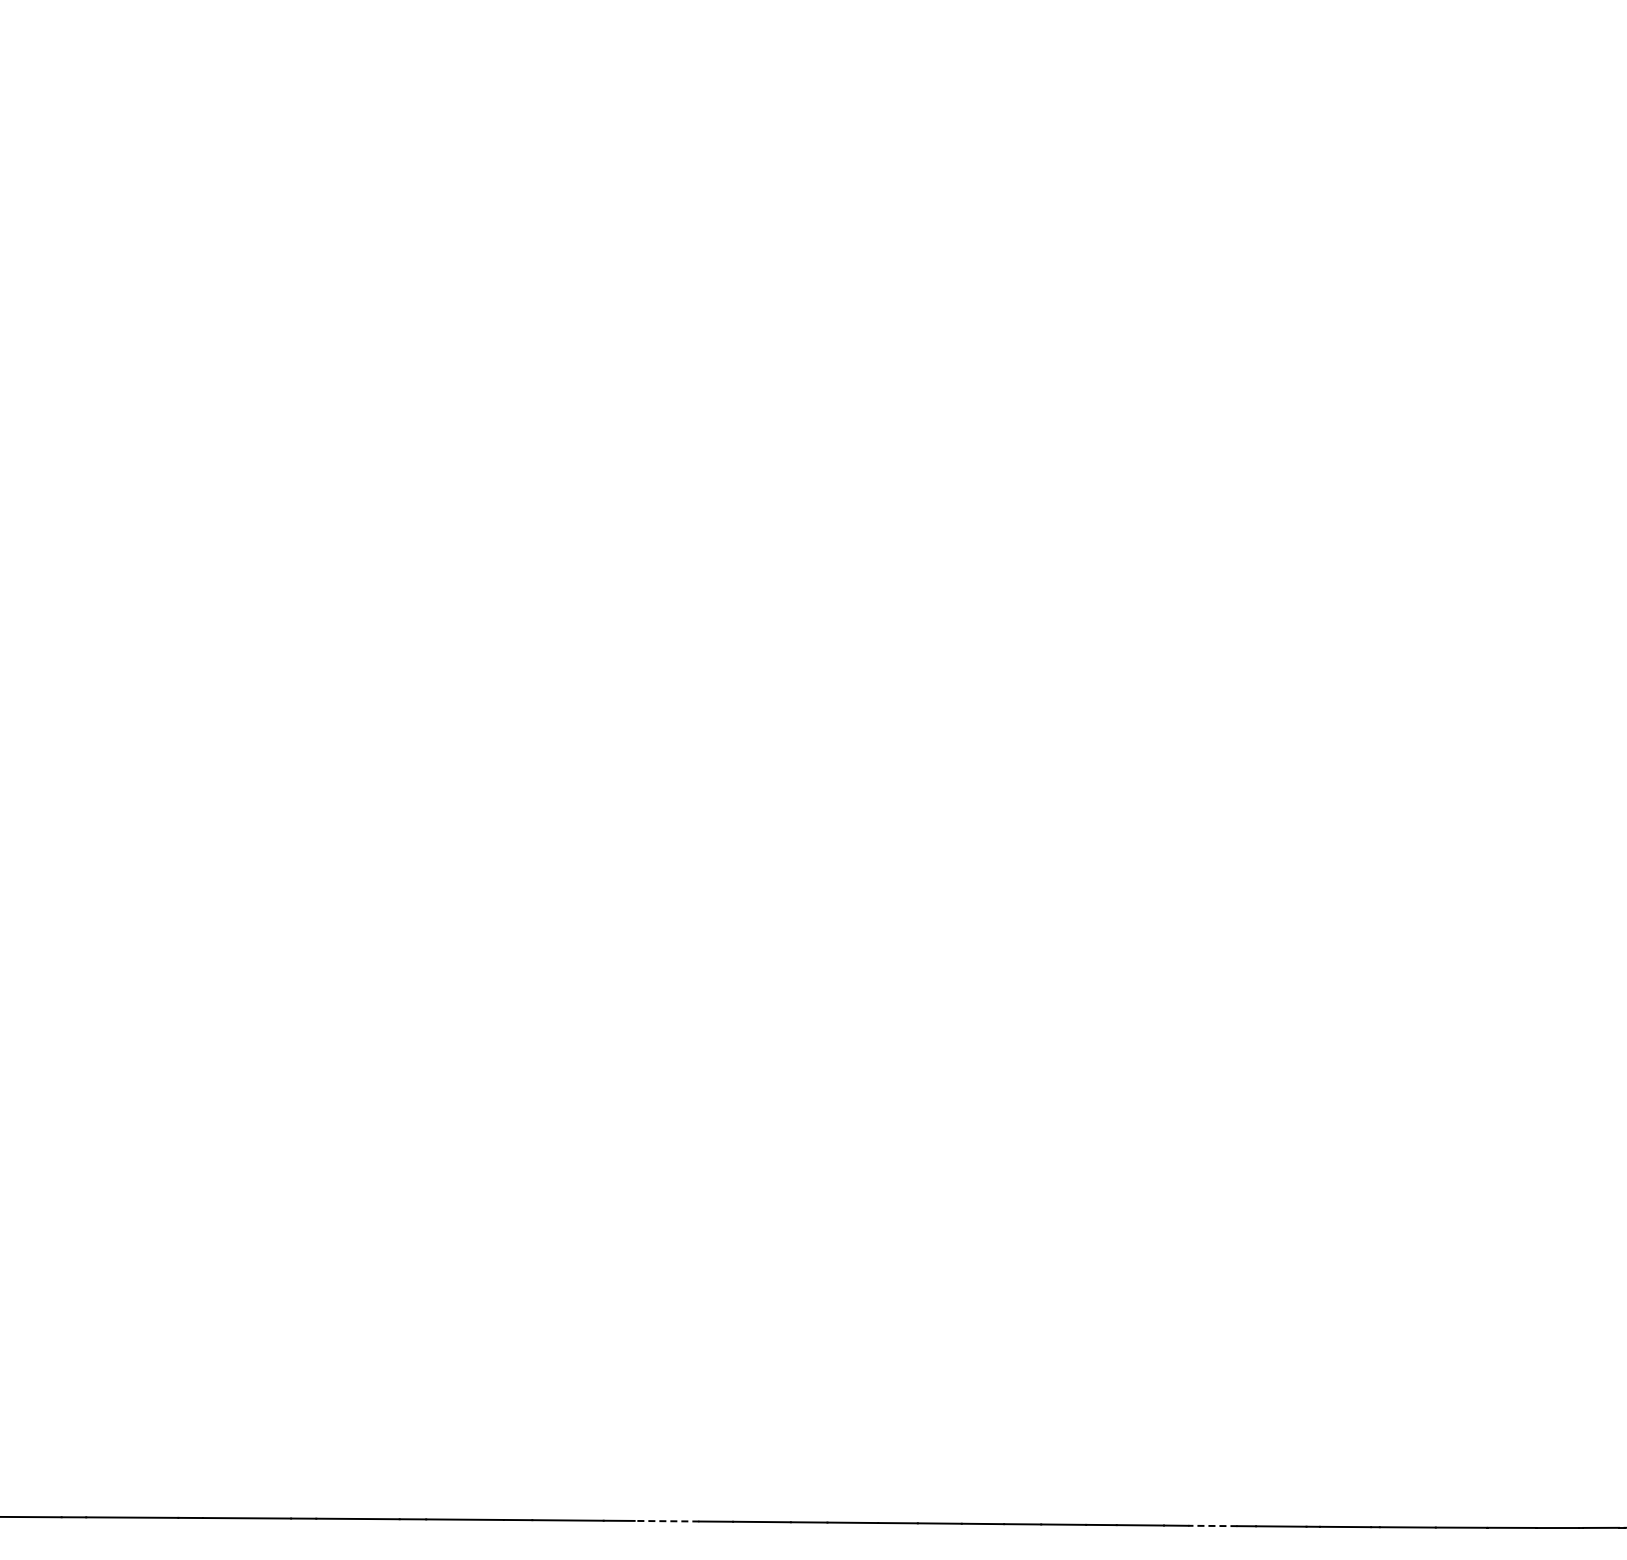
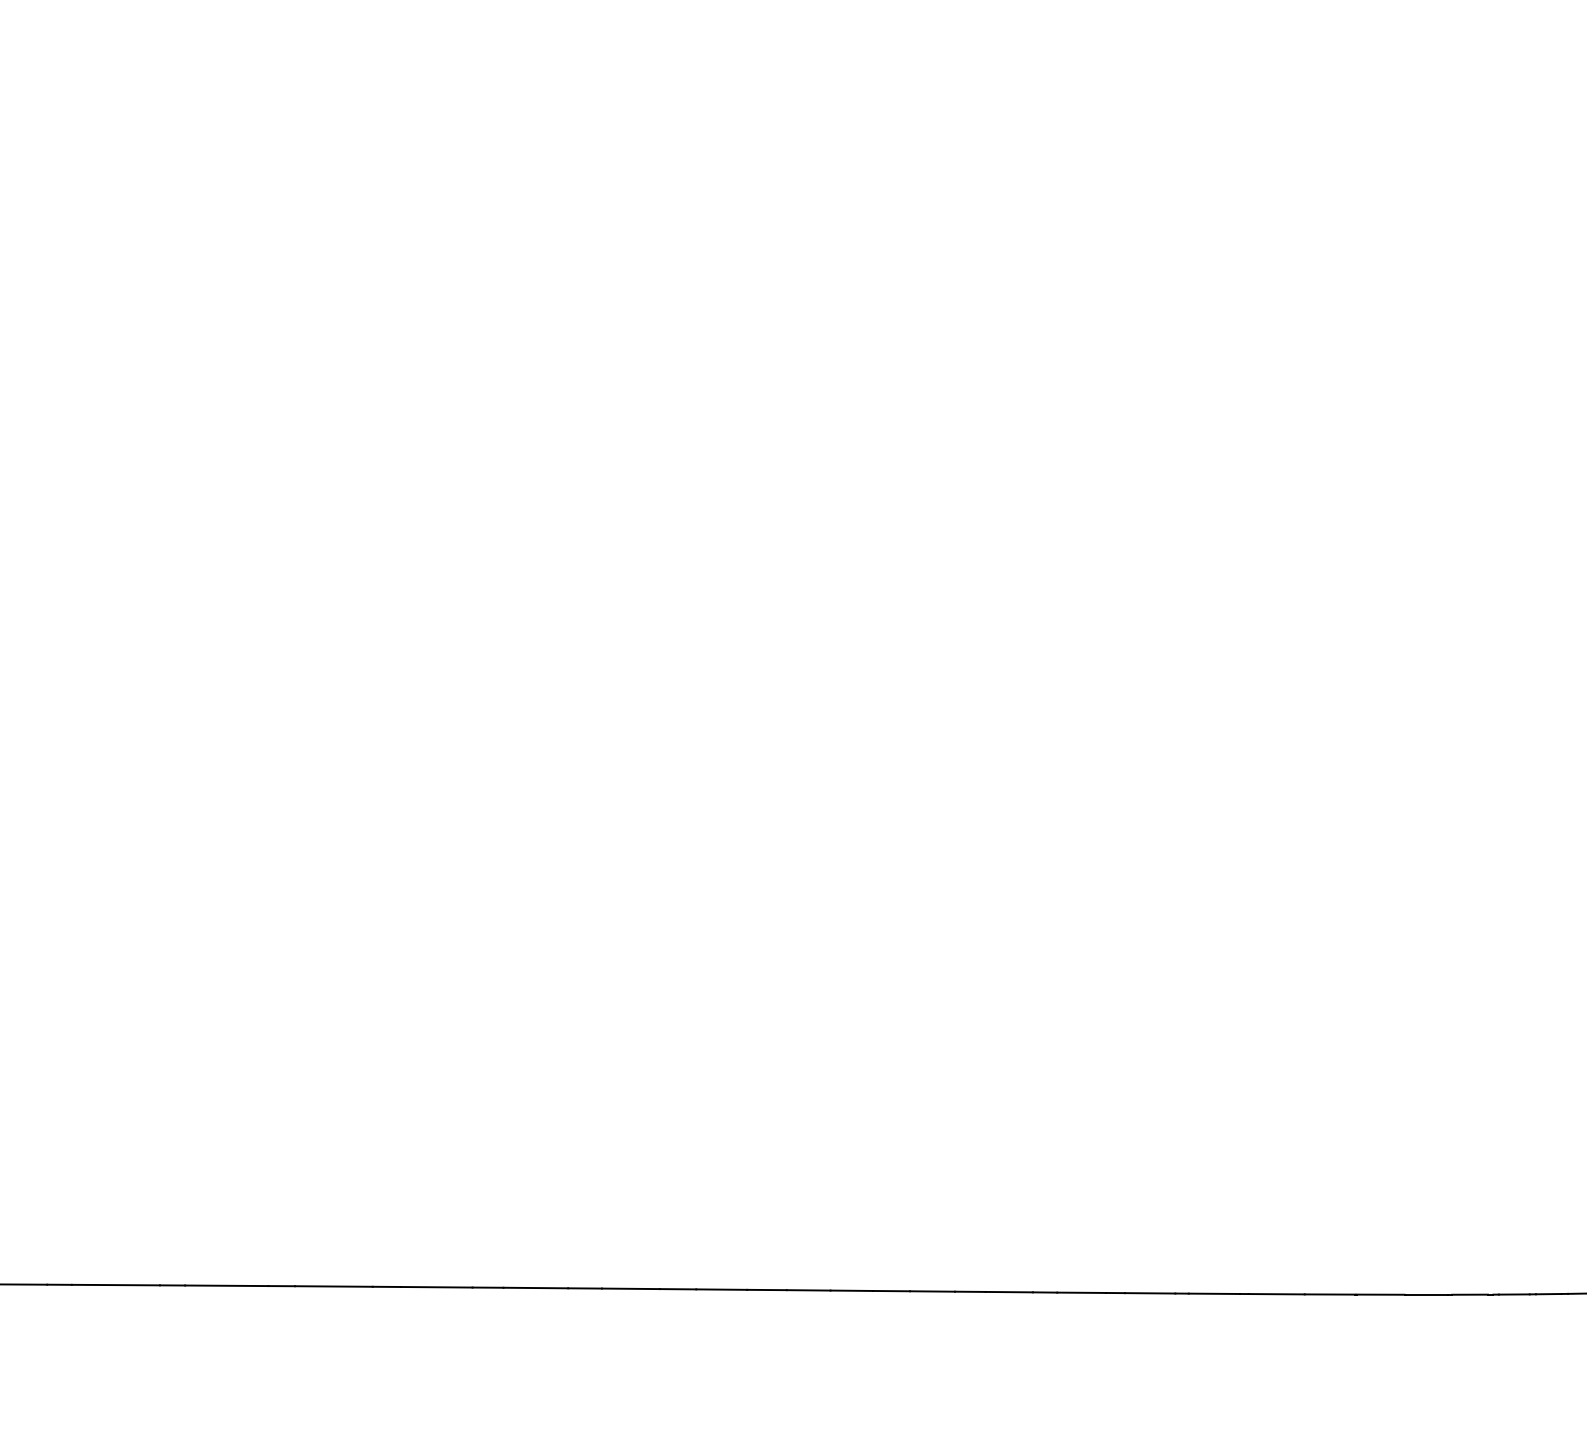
line: (666, 1521) -> (535, 1288), dashed -> solid
line: (1212, 1525) -> (1081, 1292), dashed -> solid

